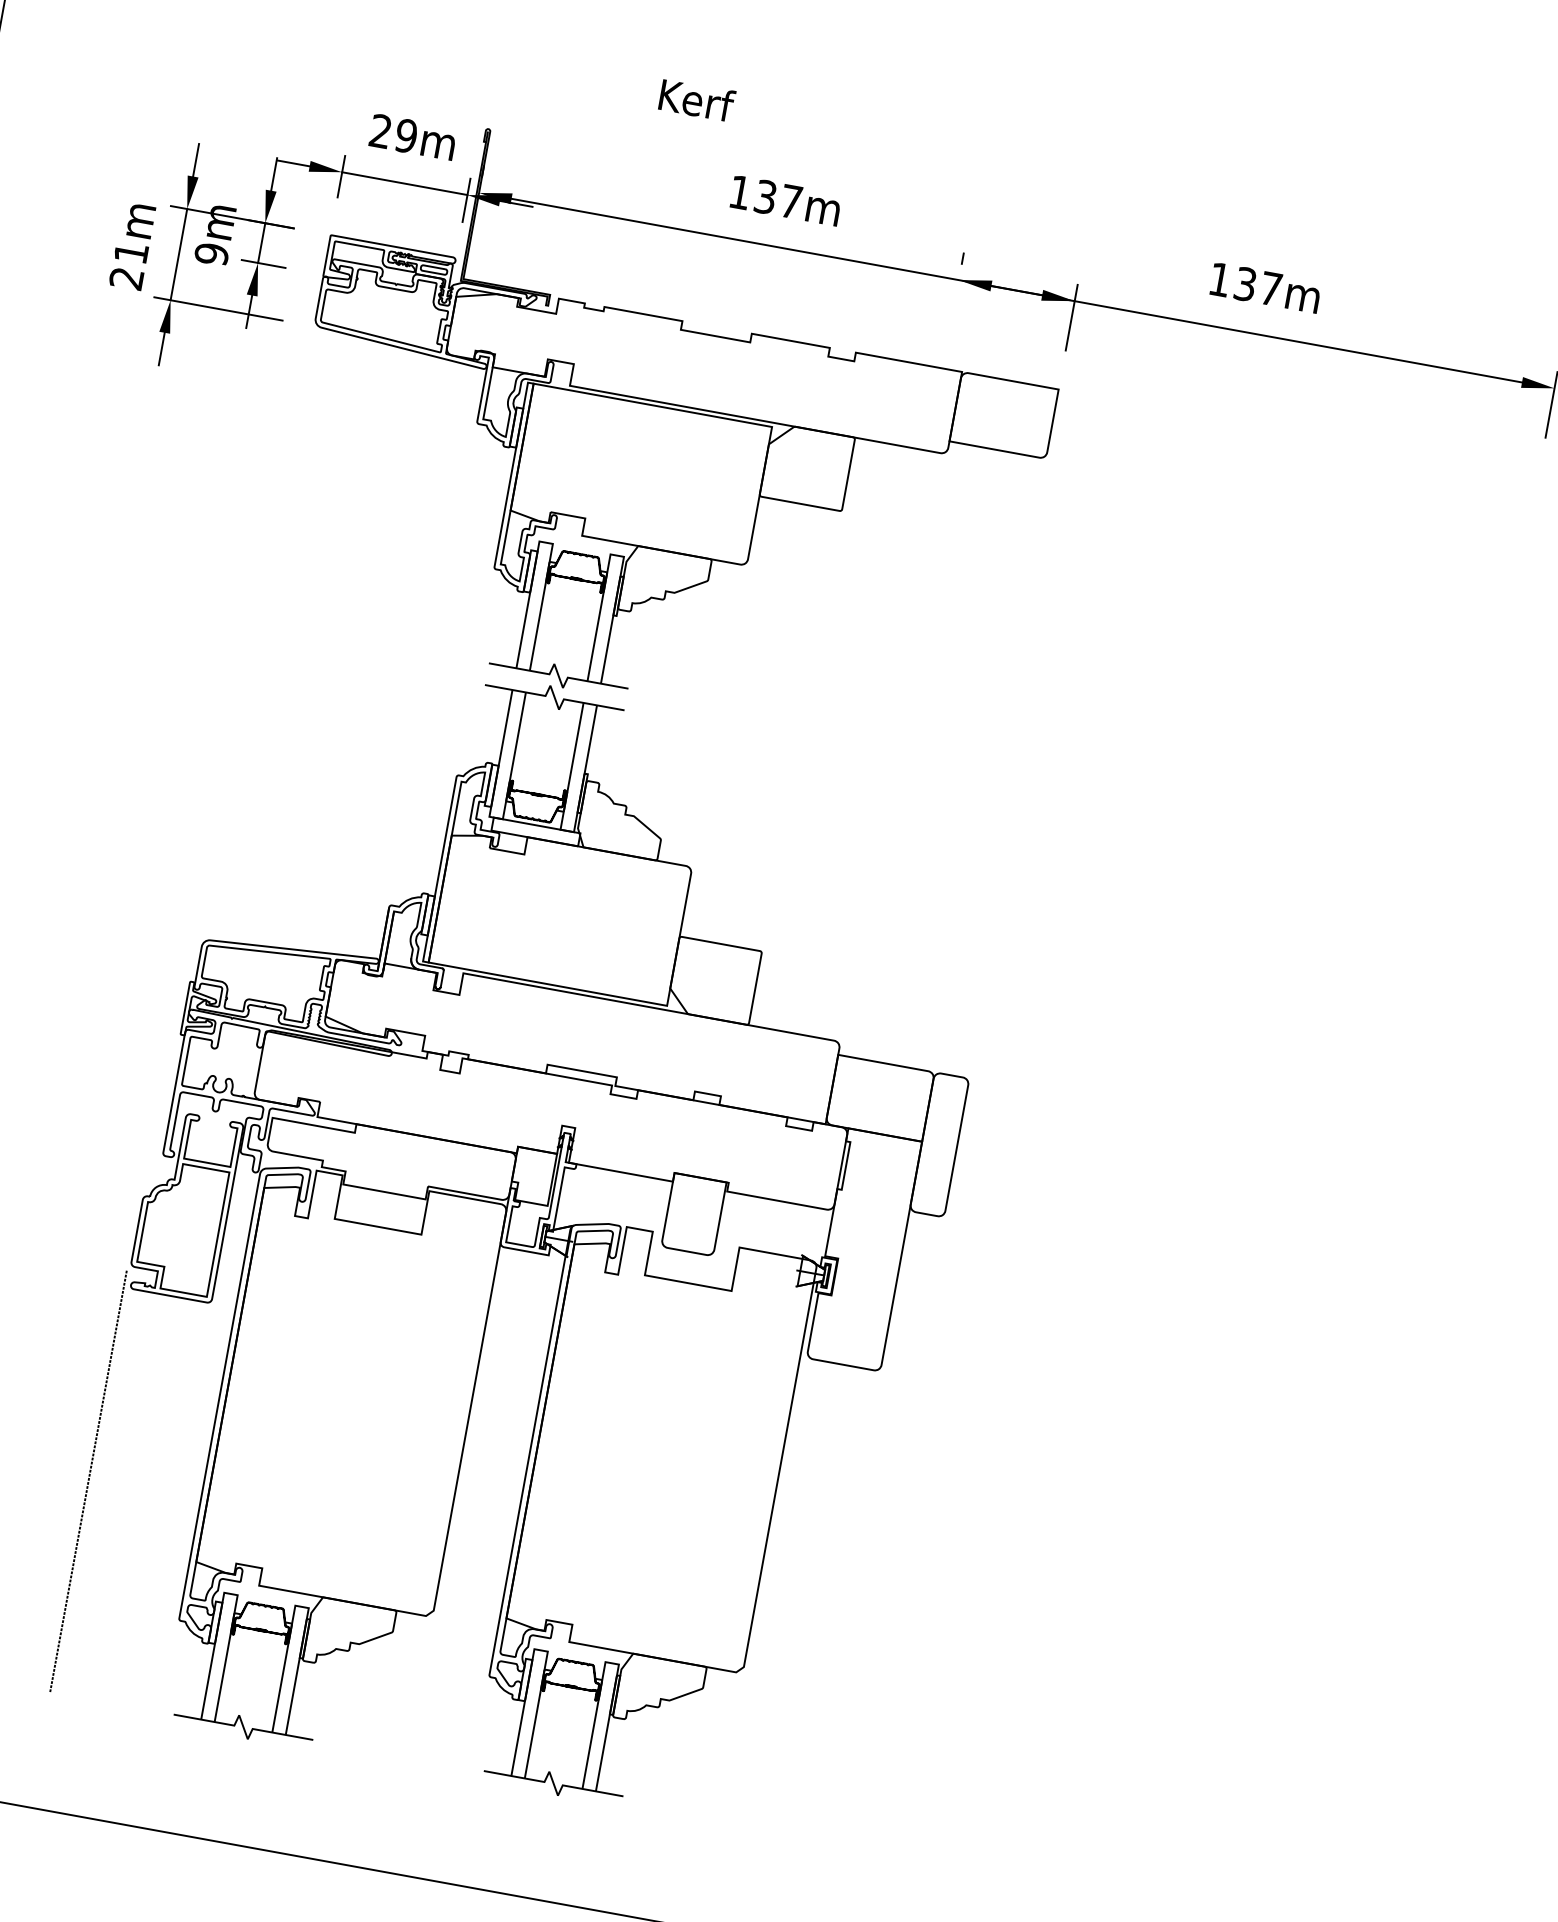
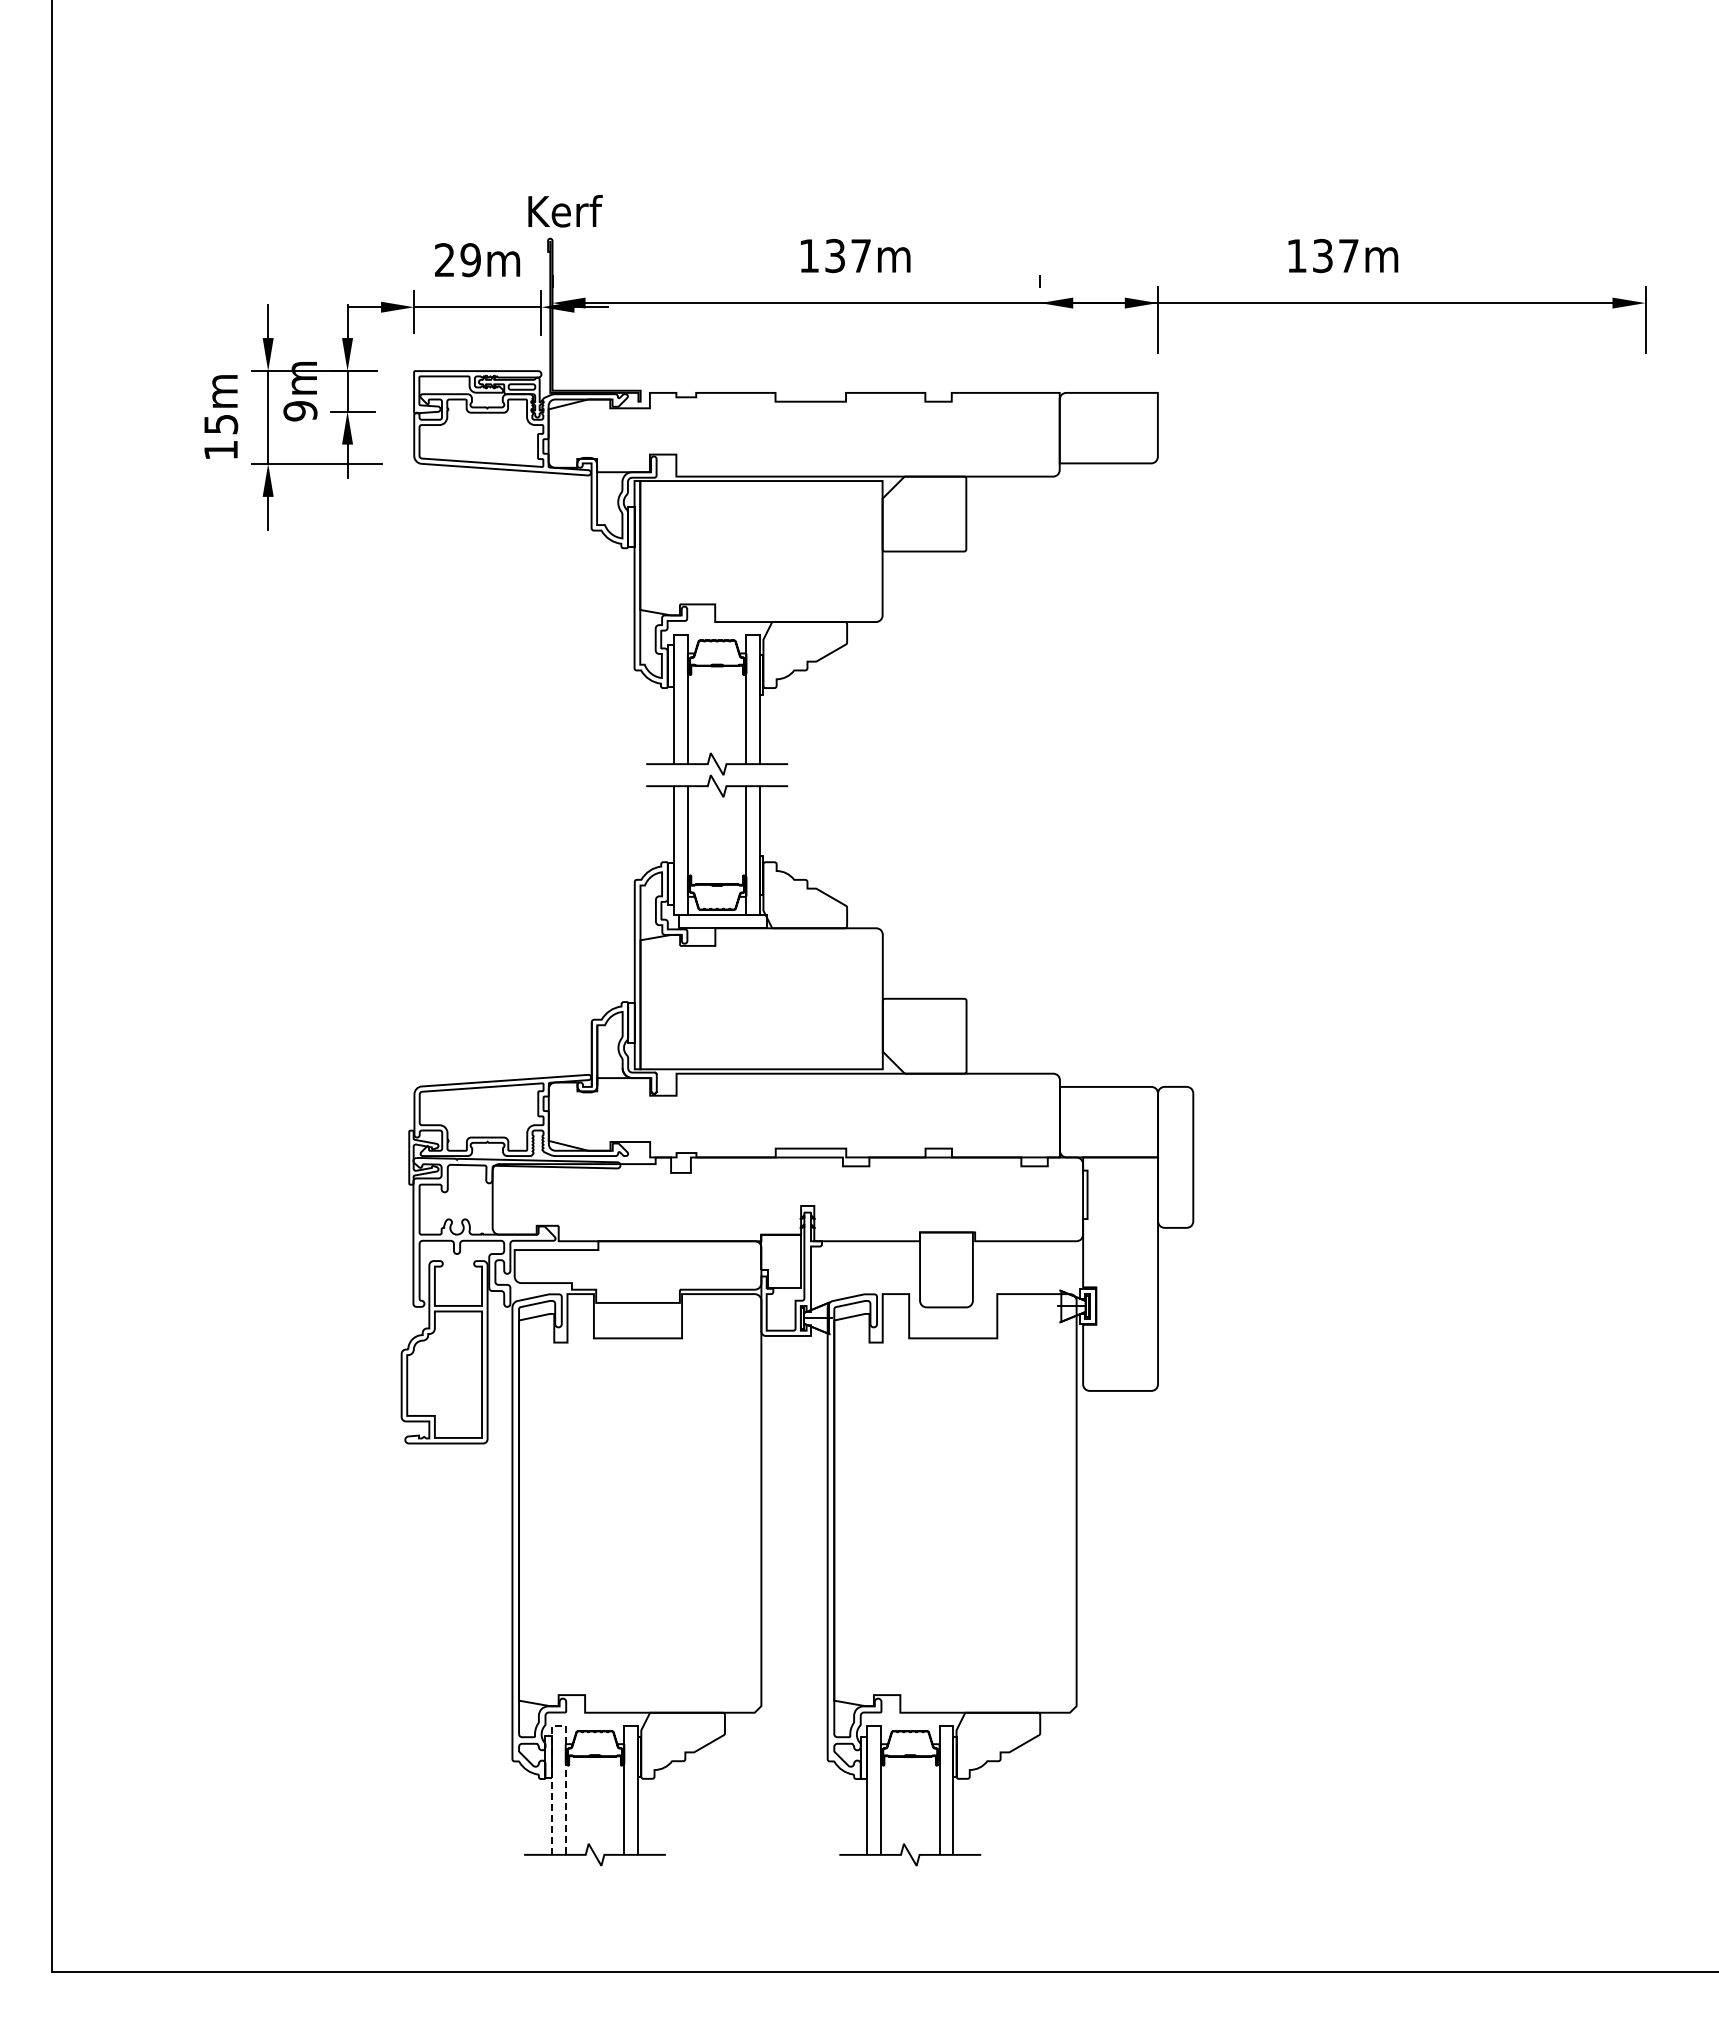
text: (697, 100) -> (565, 211), moved
text: (129, 265) -> (221, 437), 21m -> 15m
line: (88, 1481) -> (398, 1640), removed
line: (230, 1593) -> (558, 1725), solid -> dashed

